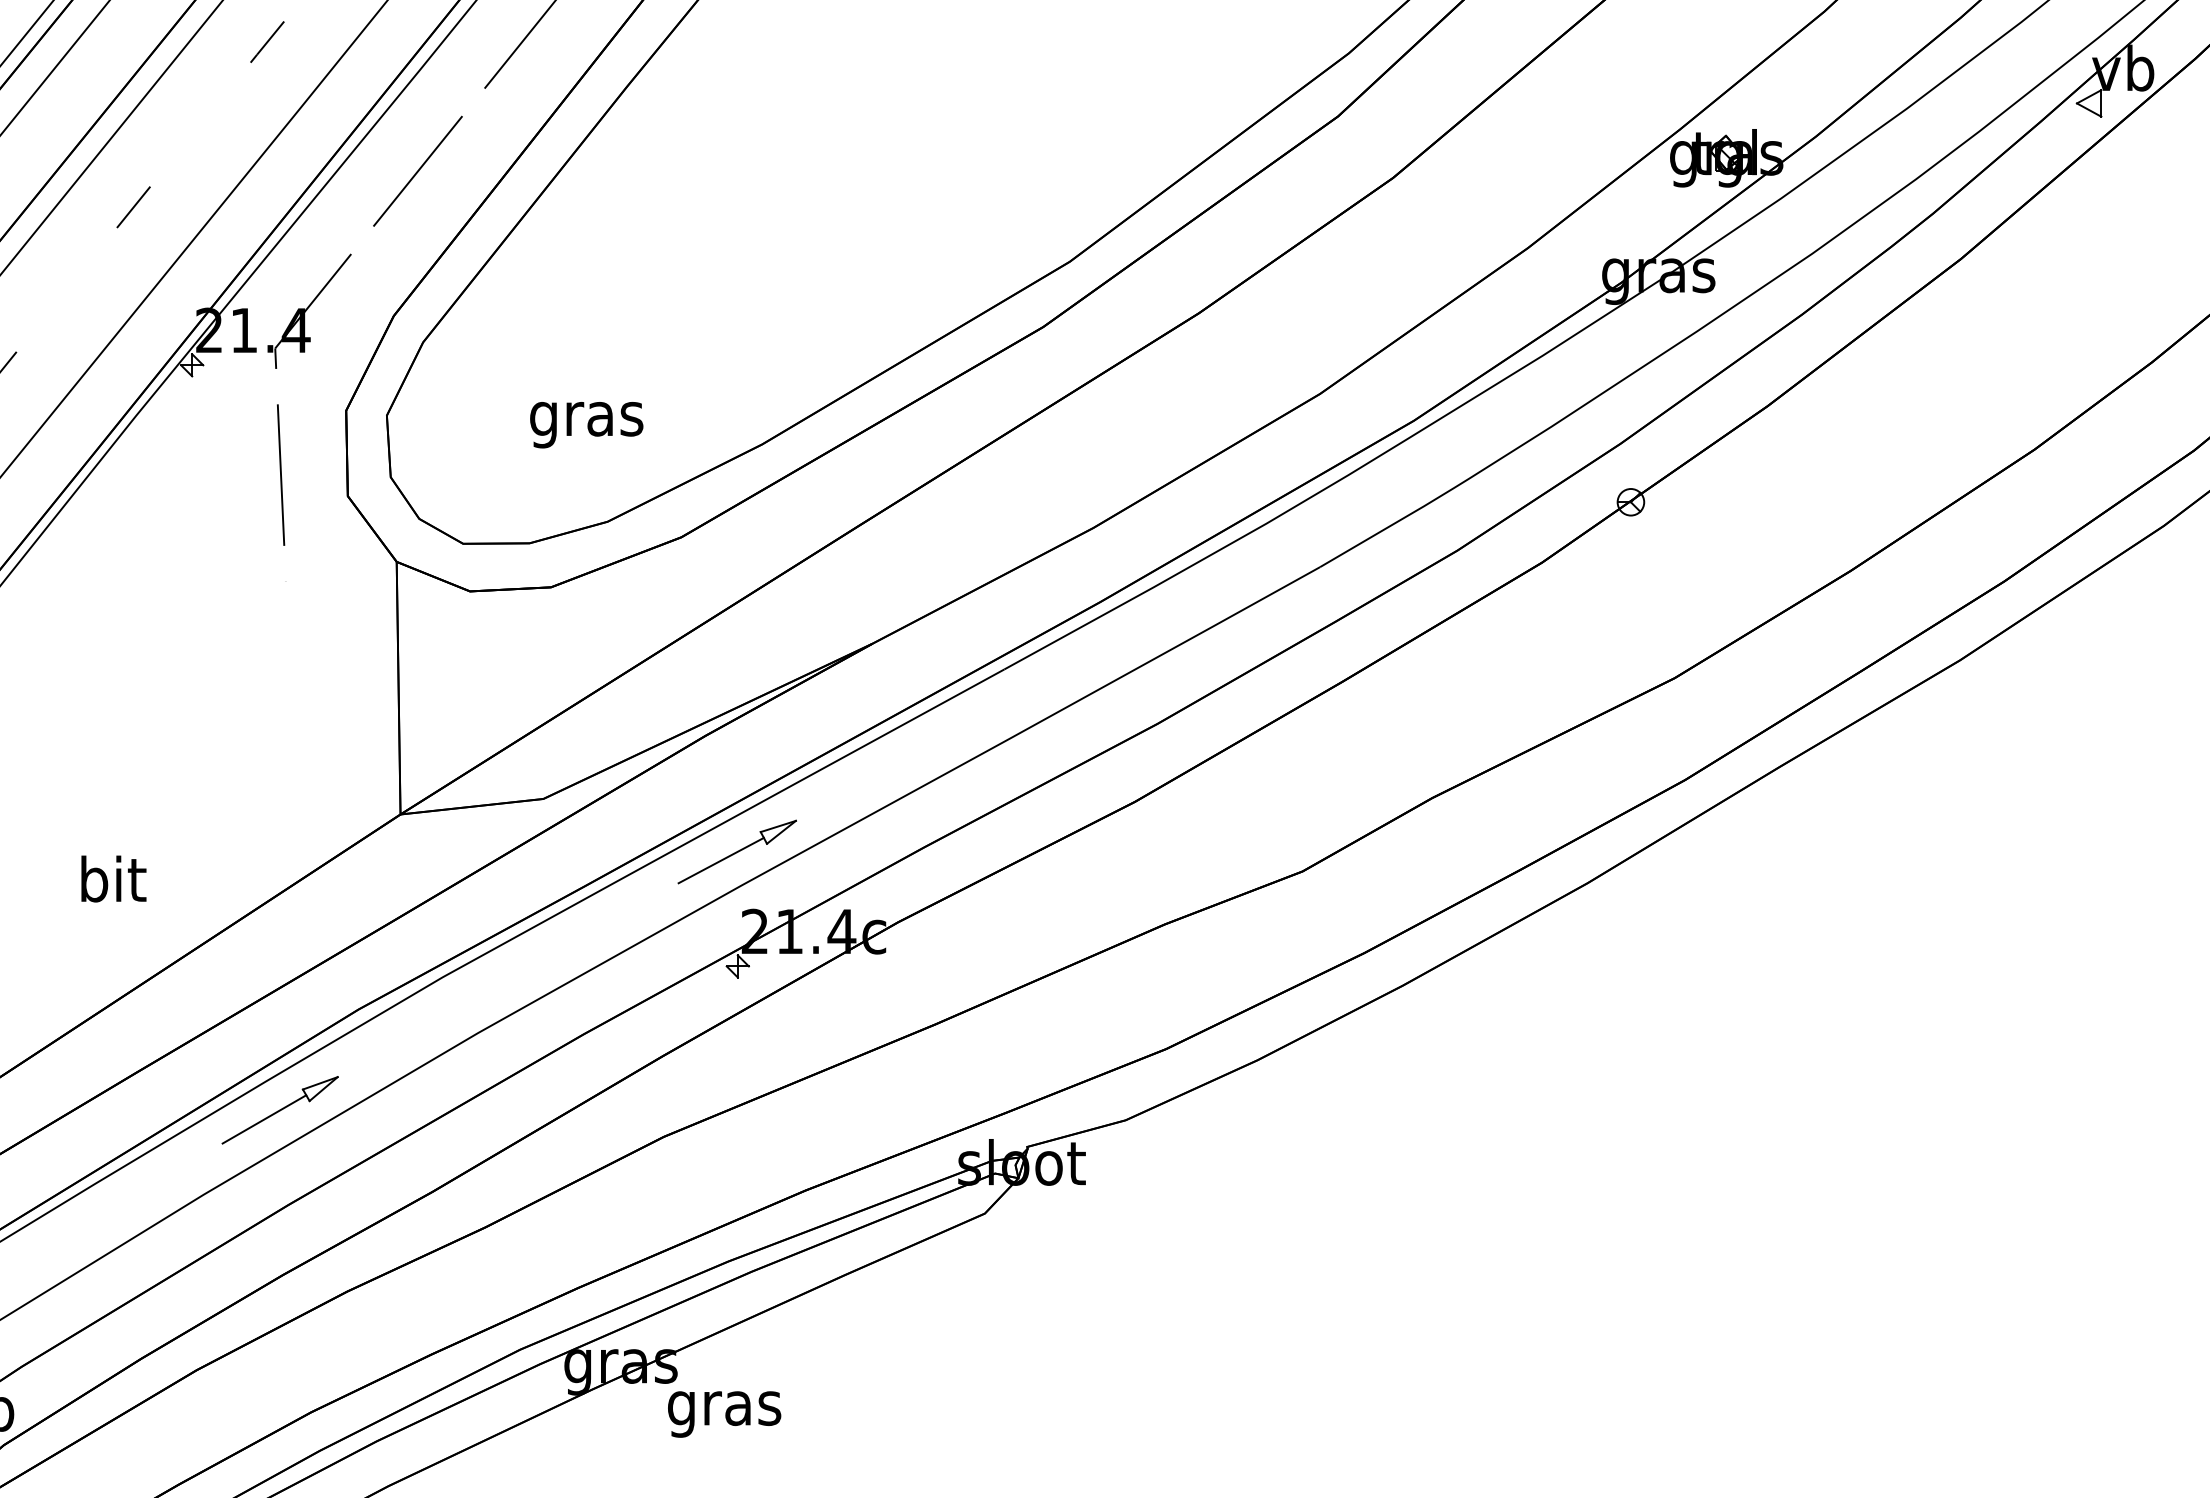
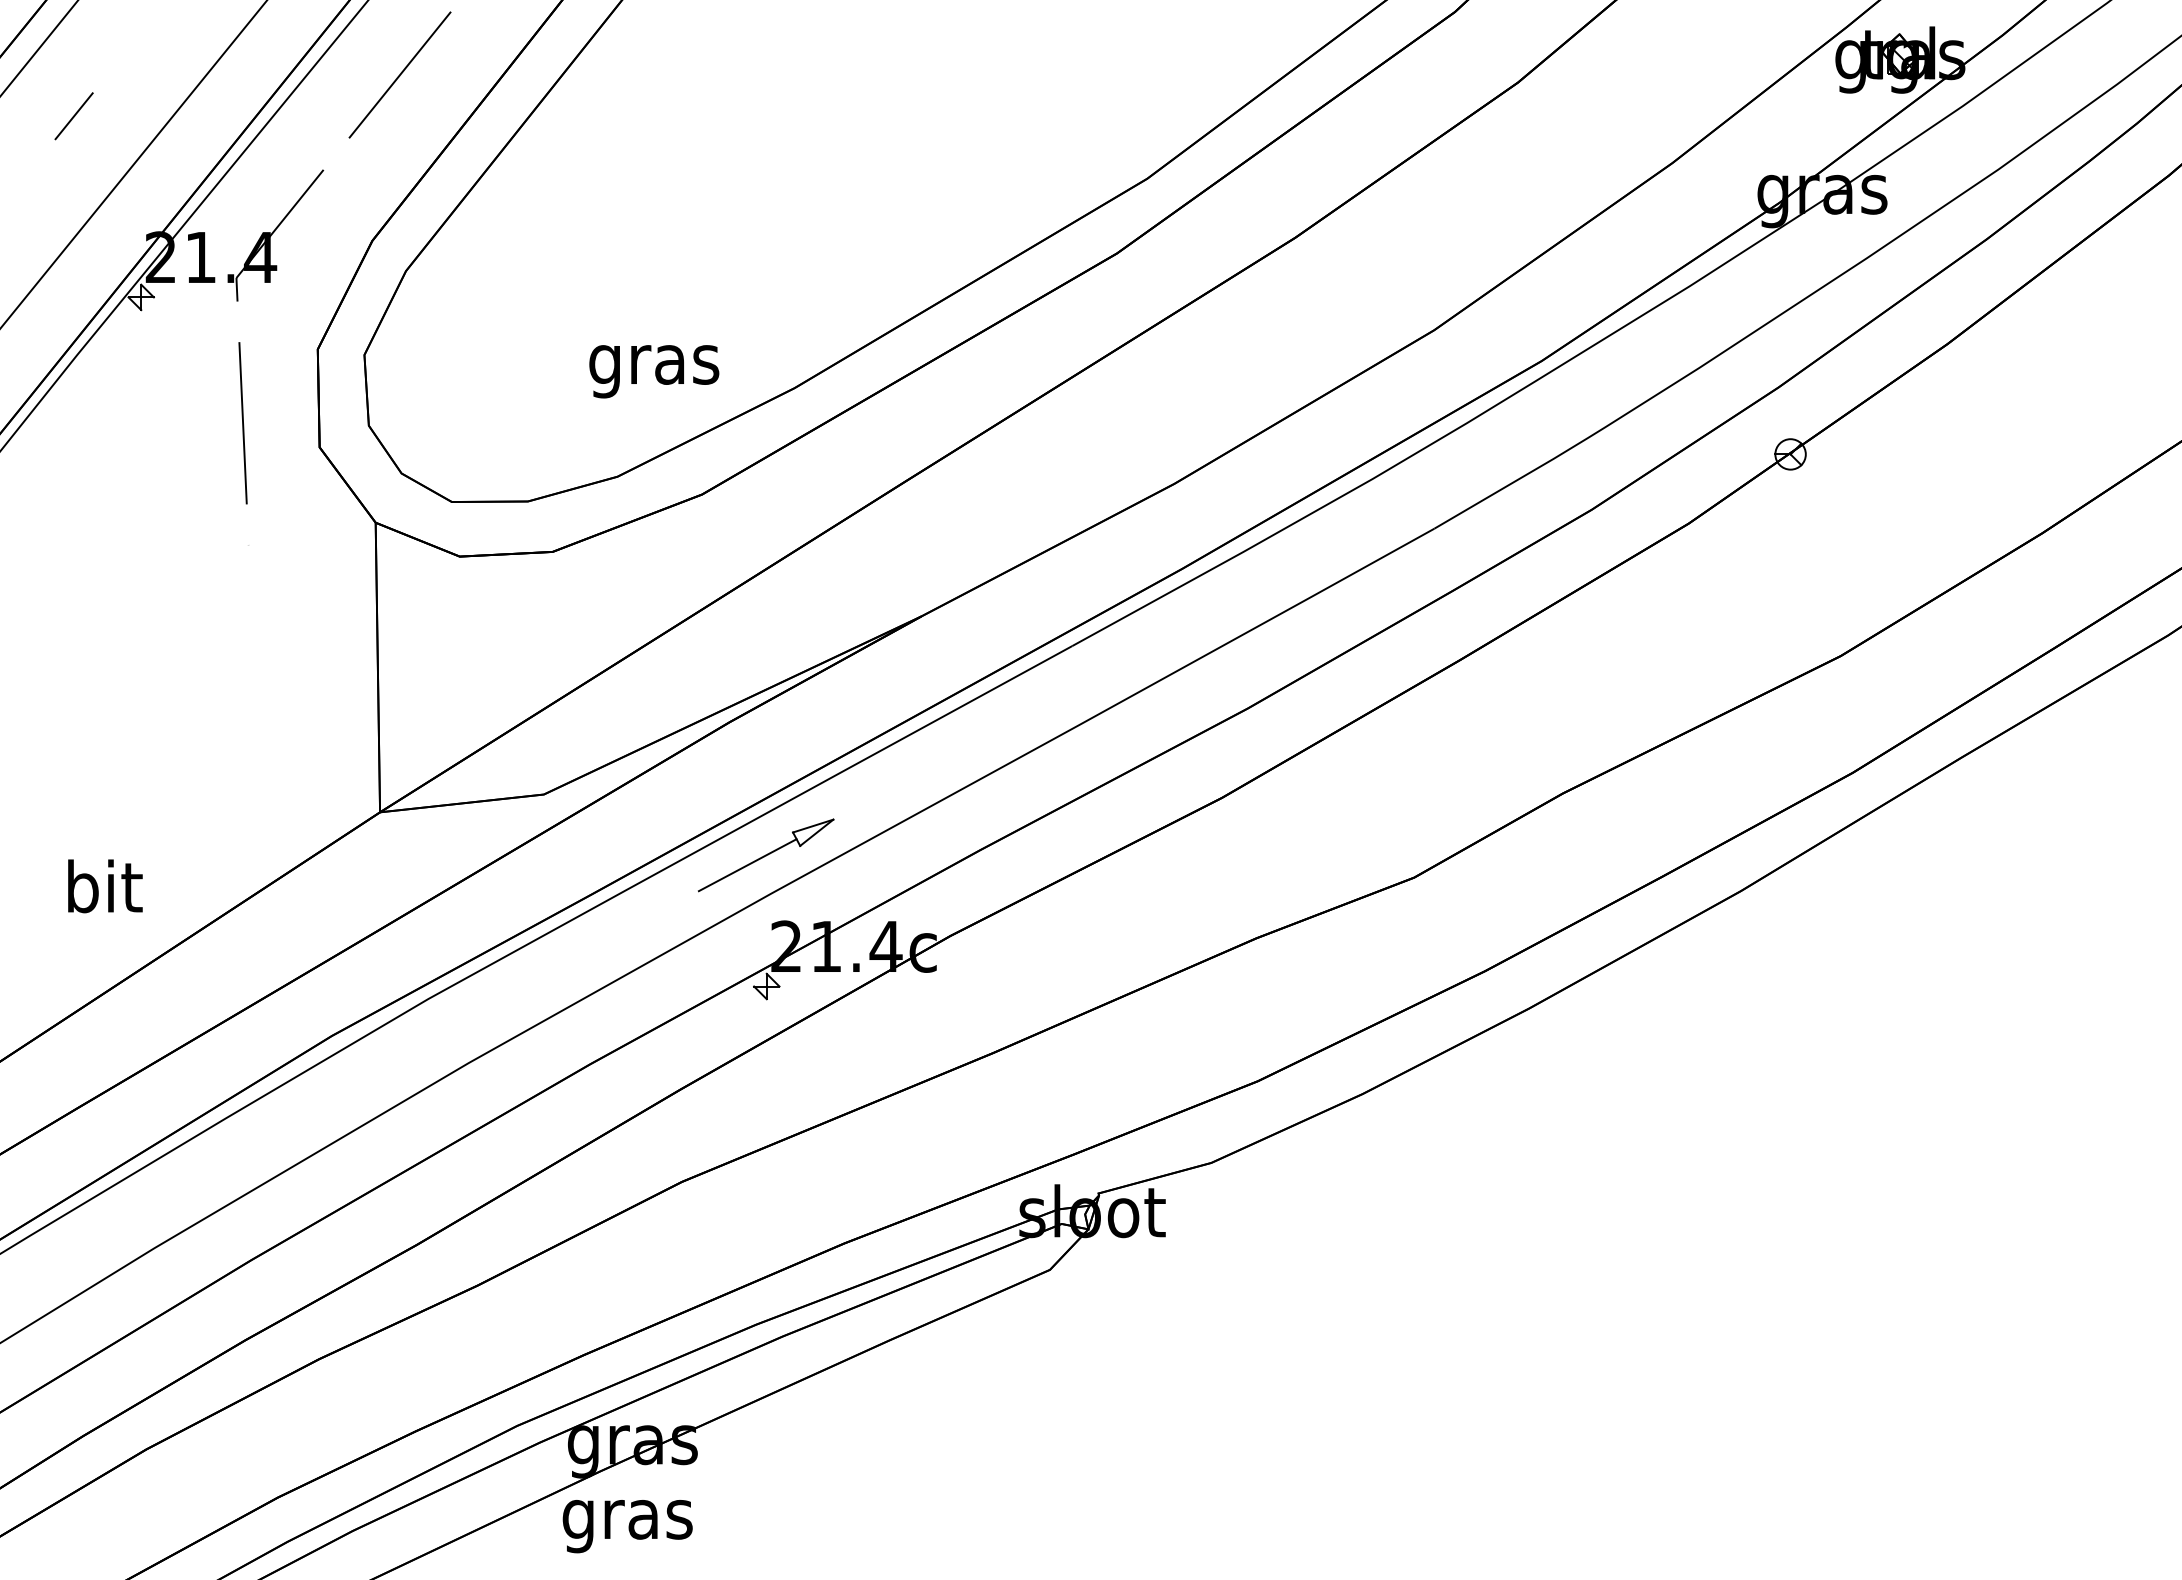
text: (586, 425) -> (654, 372), moved
text: (113, 878) -> (104, 885), moved
part: (279, 1110) -> (241, 1151), removed
text: (724, 1414) -> (627, 1526), moved

